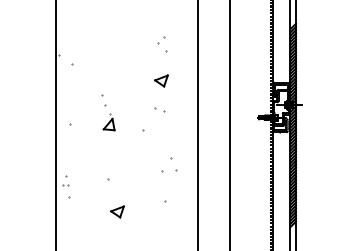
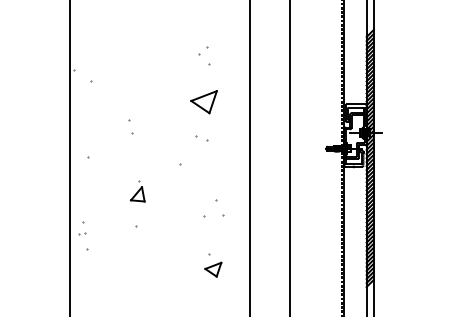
part: (161, 81) -> (203, 102), size x1.6
part: (108, 122) -> (137, 191), moved
part: (117, 211) -> (213, 269), moved

